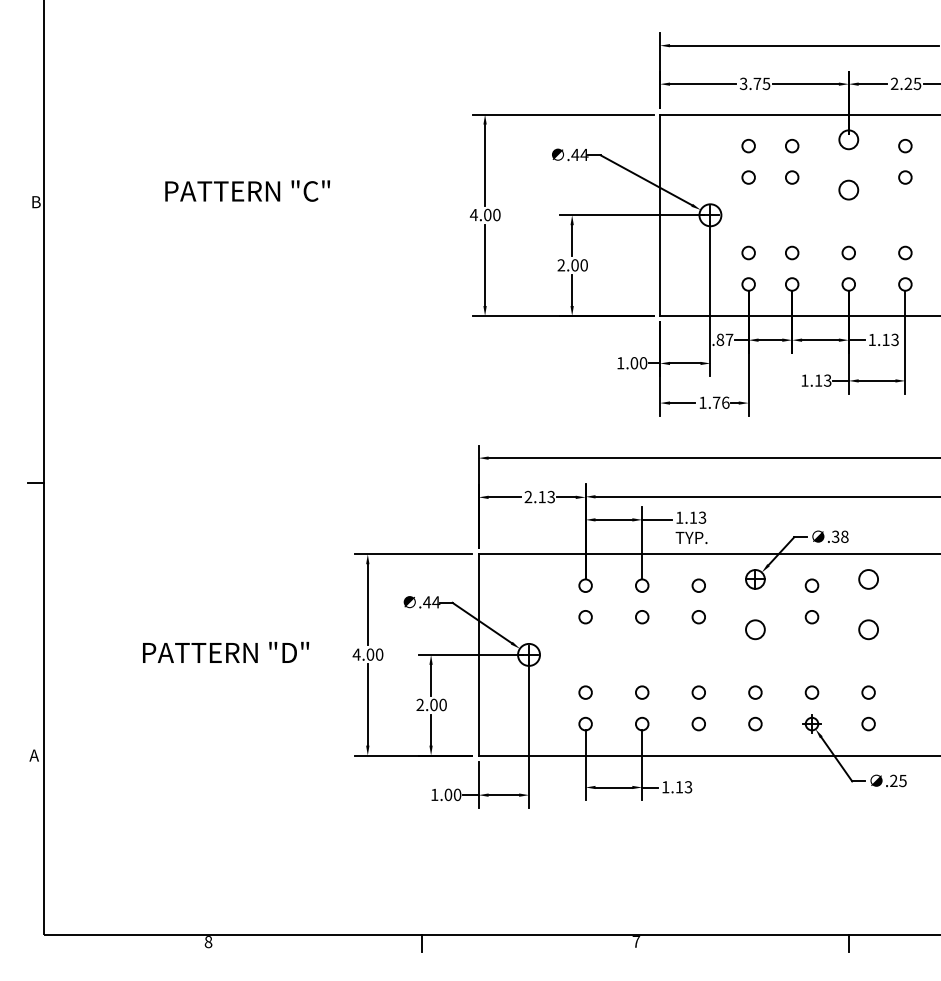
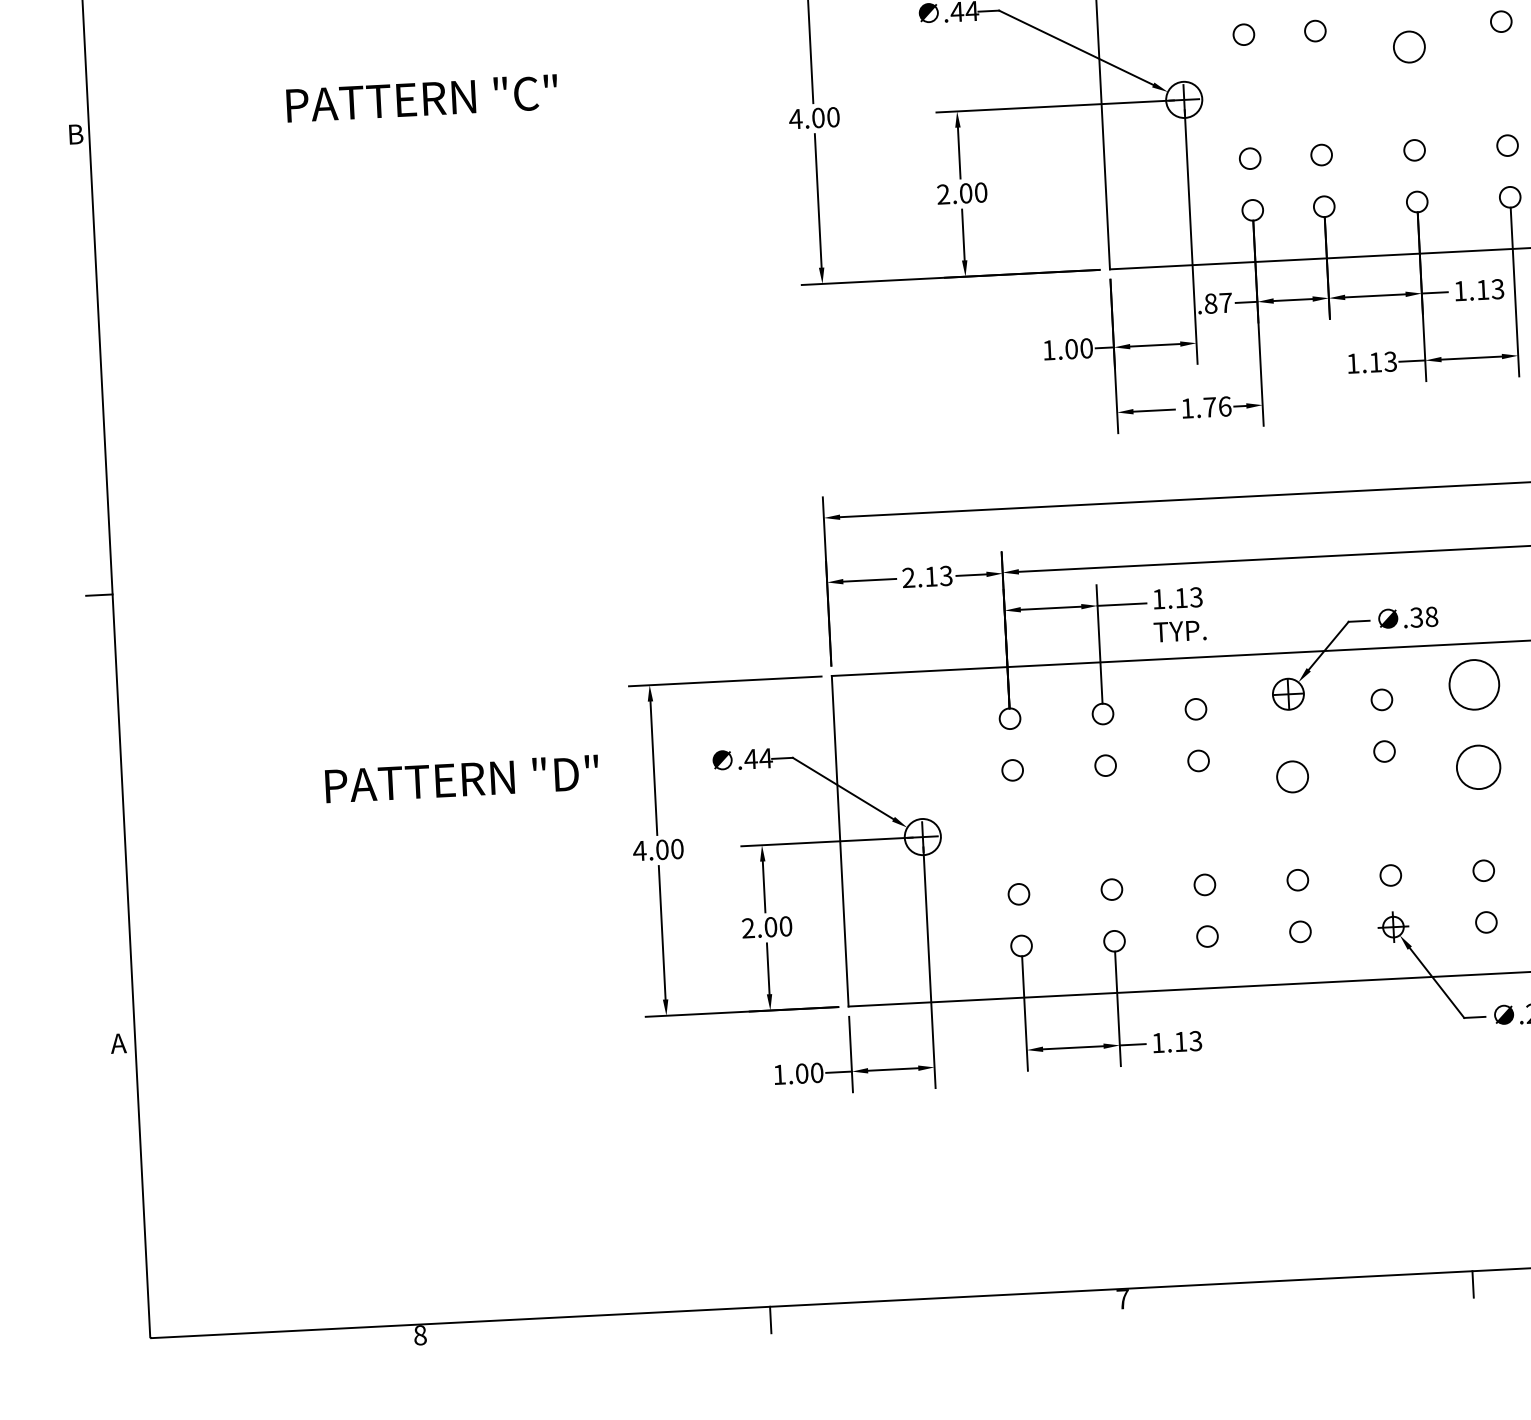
circle: (868, 579) -> (1474, 684), size x1.6
circle: (868, 629) -> (1478, 767), size x1.4
text: (226, 651) -> (462, 777), moved

